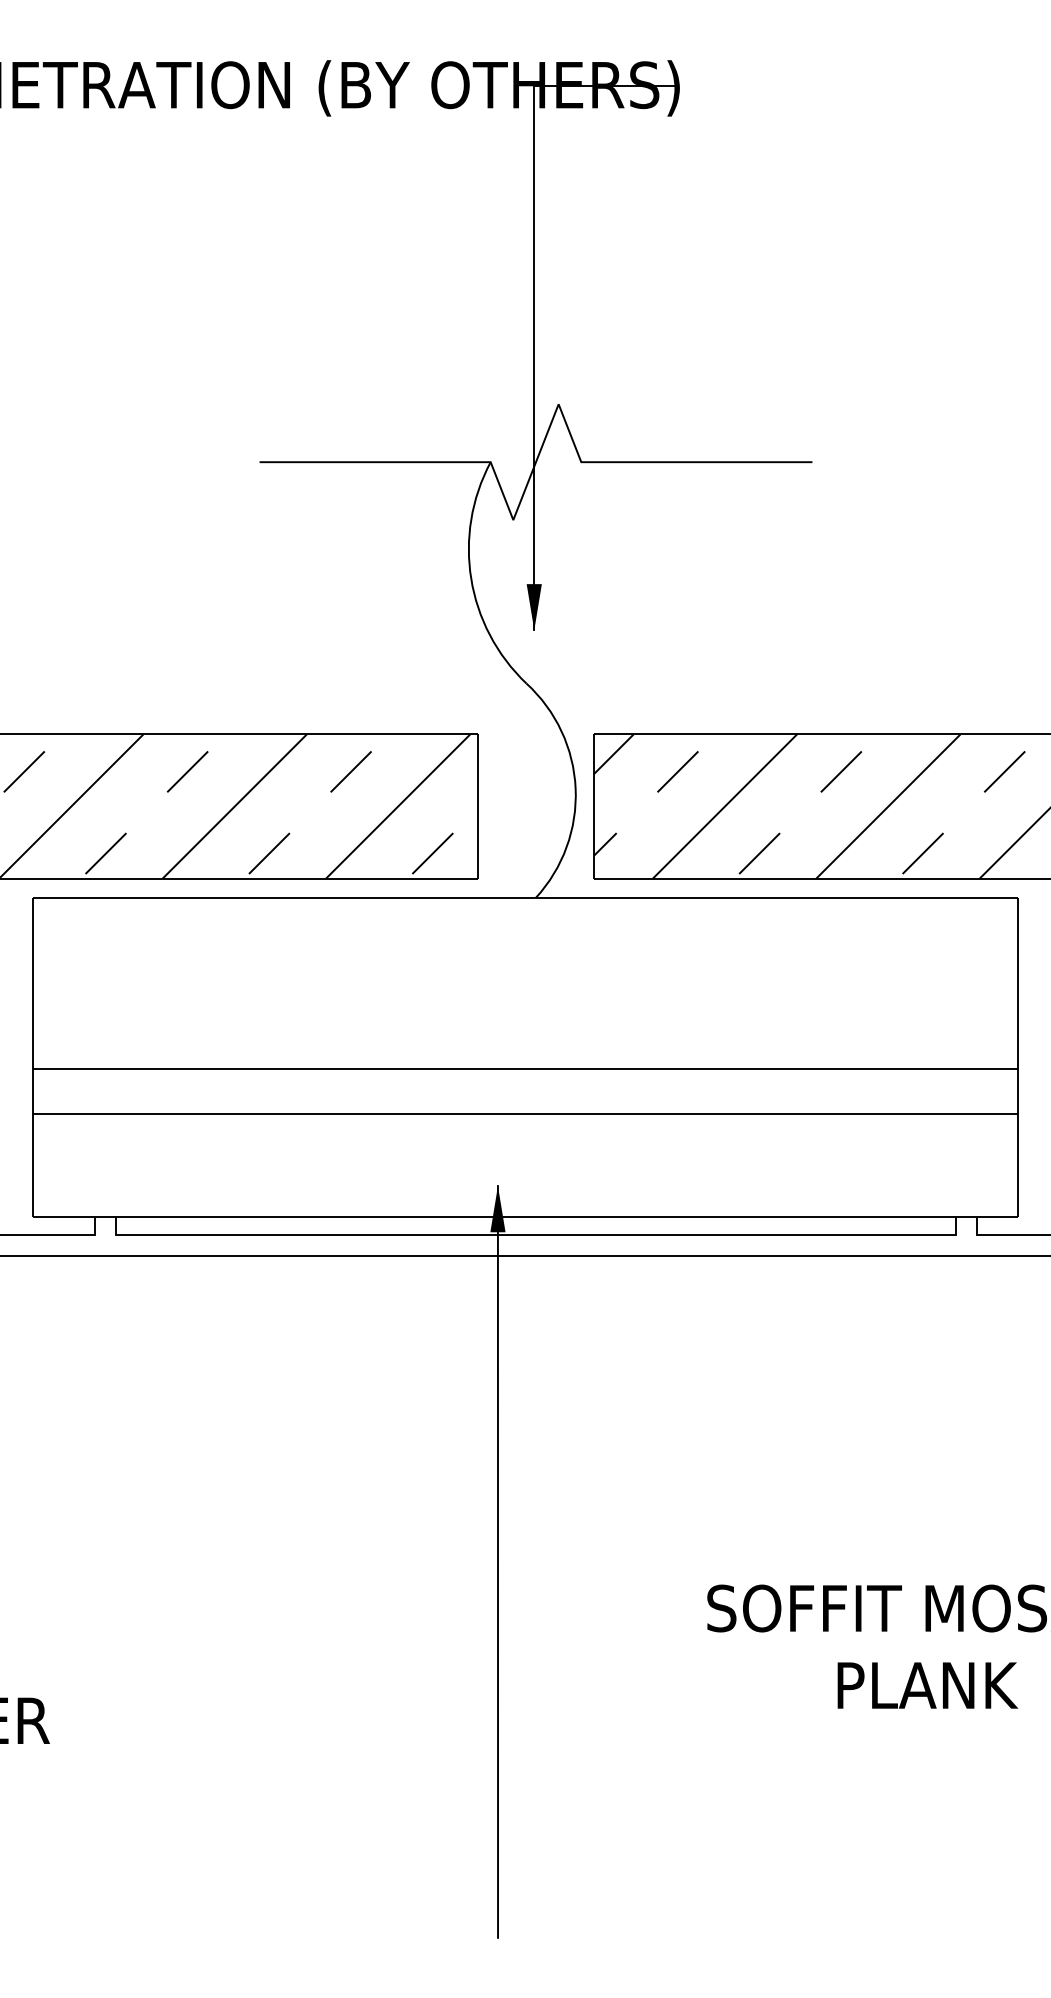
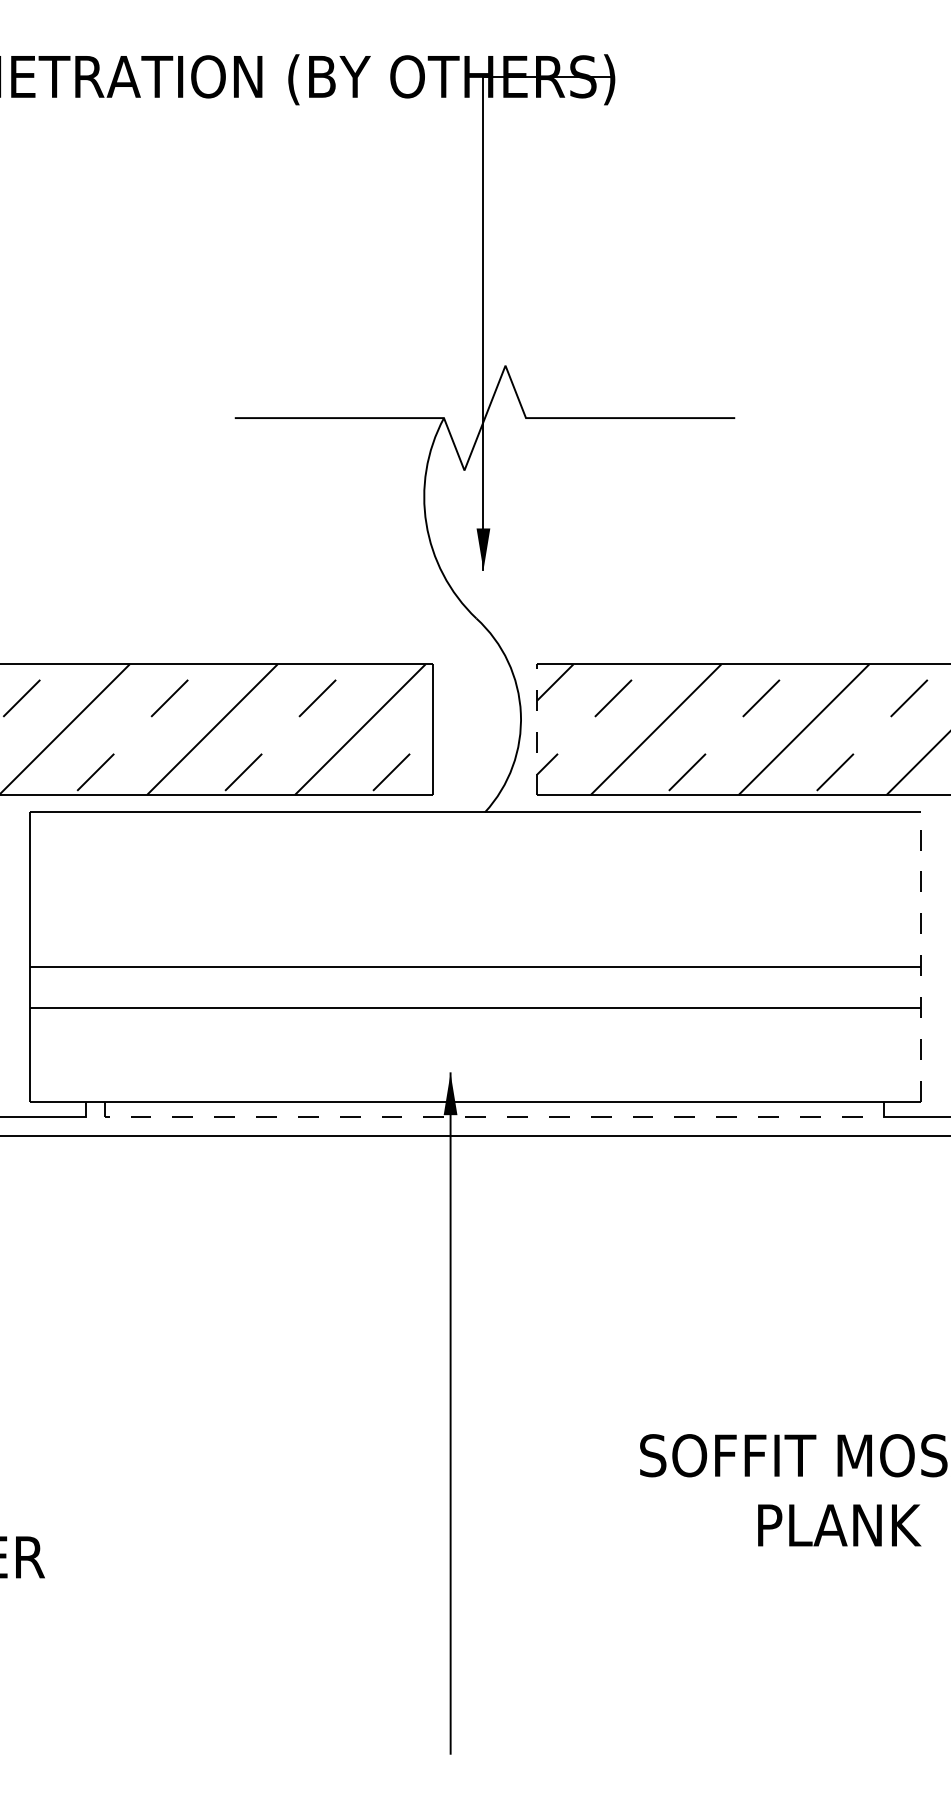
line: (593, 806) -> (537, 729), solid -> dashed
line: (1018, 1057) -> (921, 956), solid -> dashed
line: (536, 1234) -> (485, 1117), solid -> dashed

